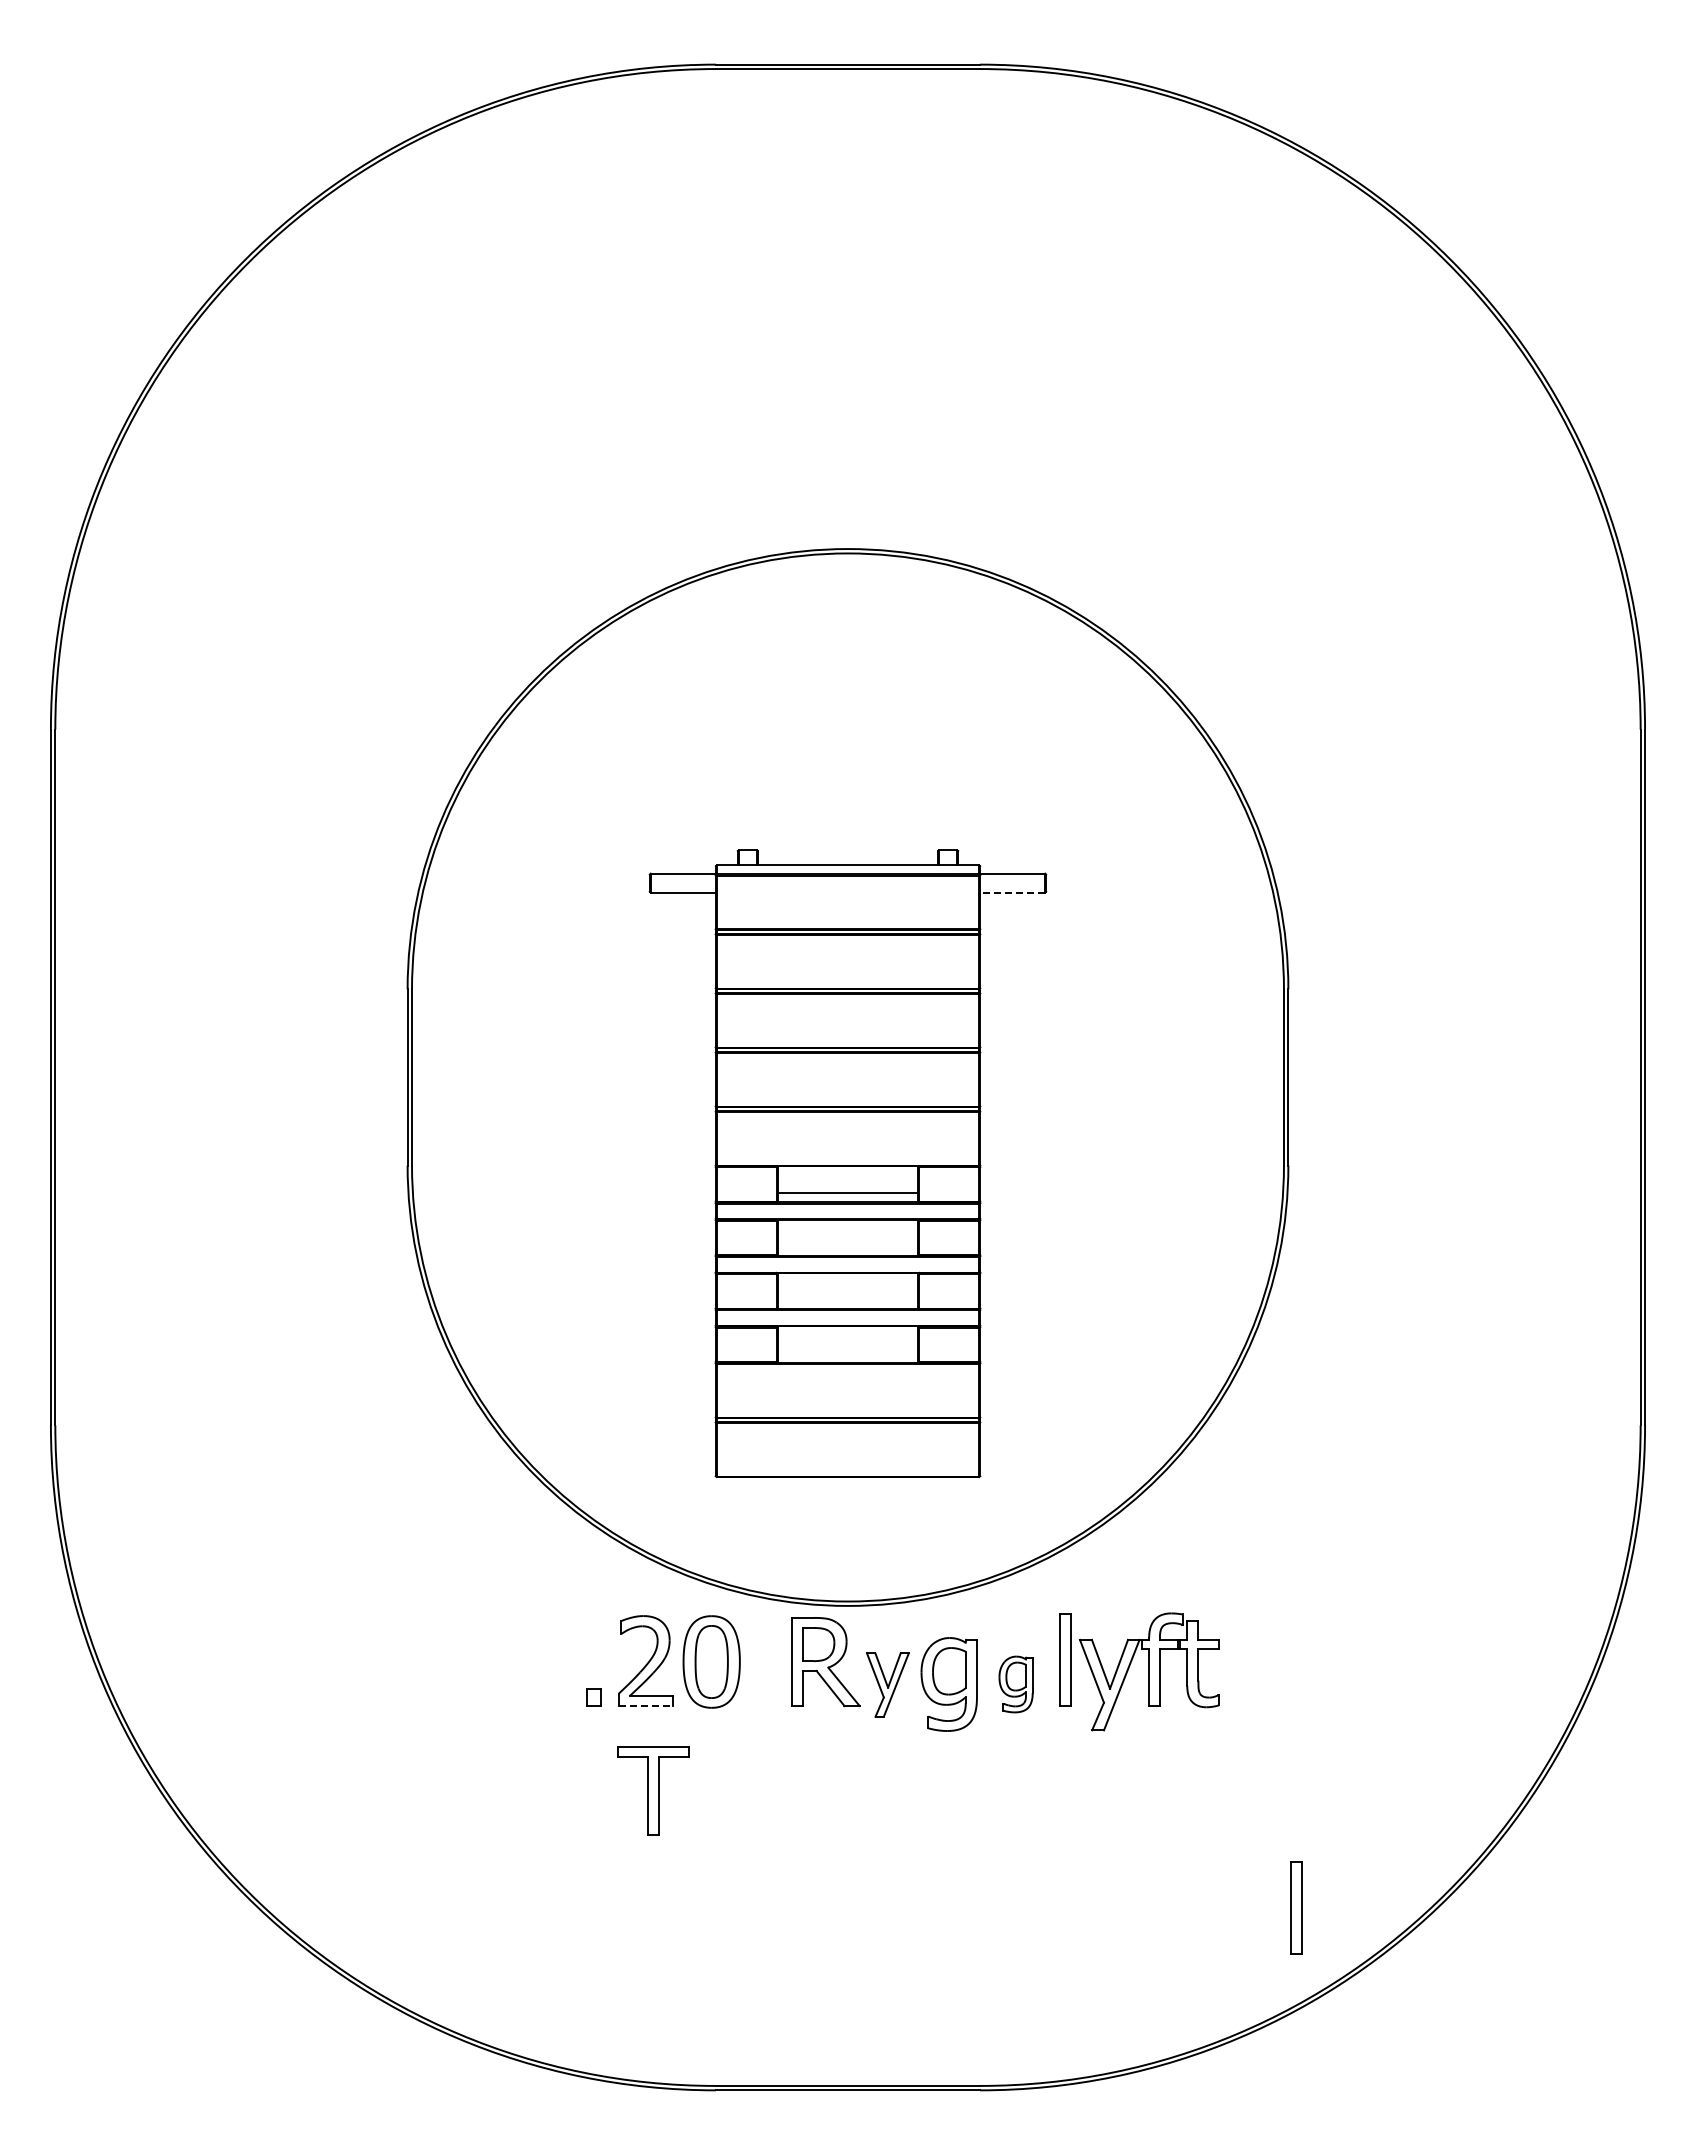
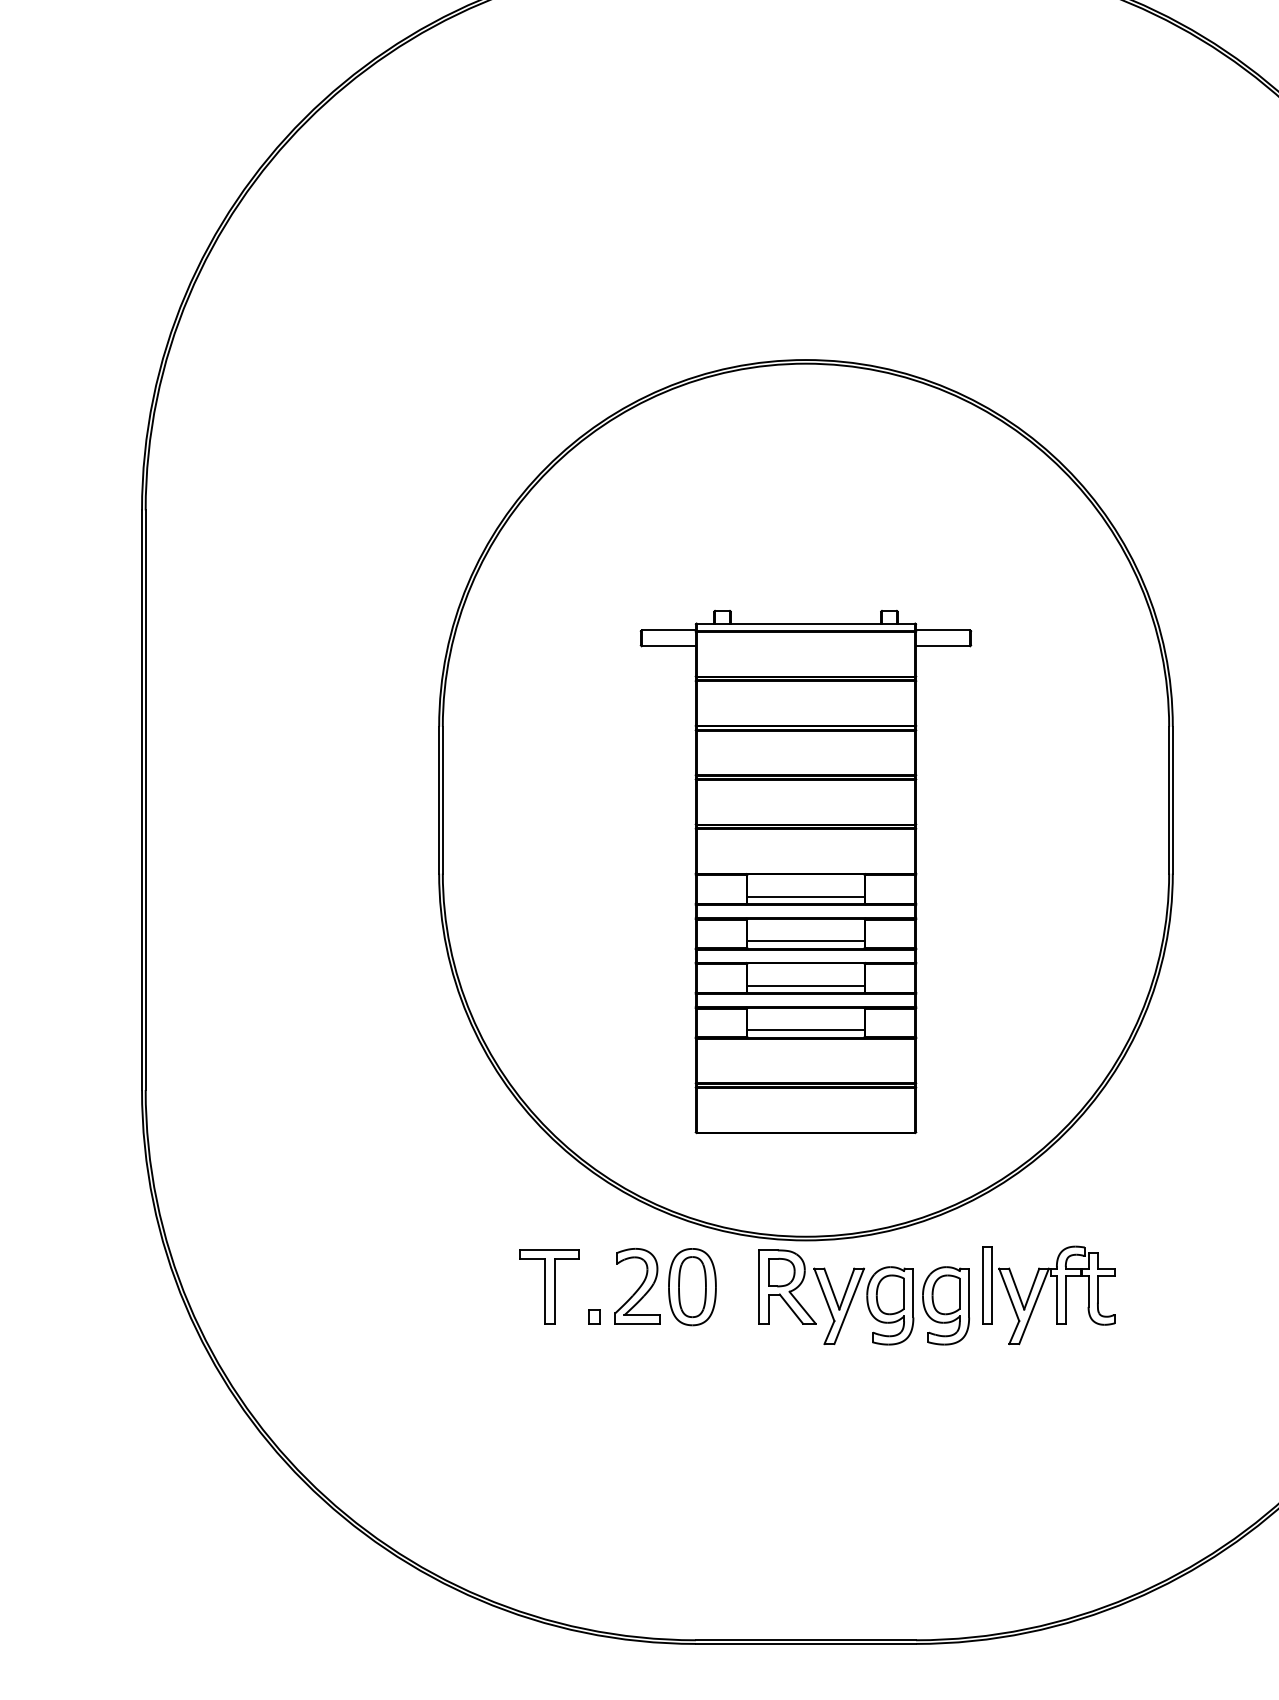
line: (1012, 892) -> (943, 646), dashed -> solid
line: (847, 1246) -> (805, 941), added
line: (847, 1300) -> (805, 985), added
line: (847, 1353) -> (805, 1030), added
part: (887, 1684) -> (838, 1305), size x1.43
part: (1015, 1684) -> (945, 1305), size x1.67
line: (646, 1705) -> (638, 1323), dashed -> solid
part: (653, 1790) -> (549, 1286), moved
part: (1296, 1907) -> (1179, 1491), removed

